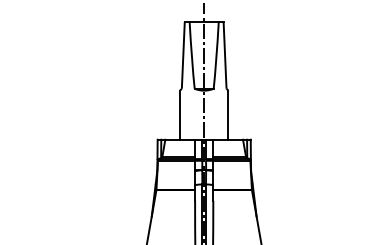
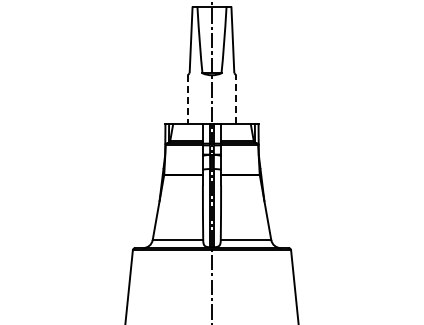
line: (179, 114) -> (187, 99), solid -> dashed
line: (228, 114) -> (236, 99), solid -> dashed

